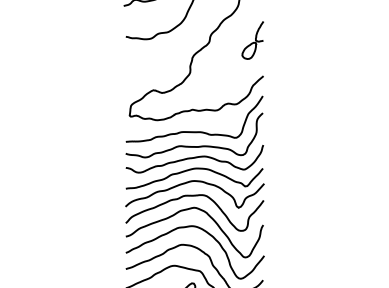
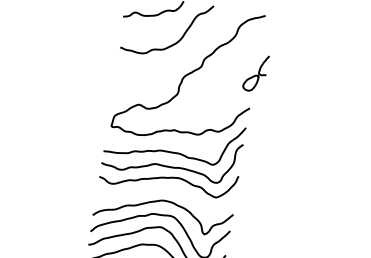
part: (252, 40) -> (255, 73), moved
curve: (191, 170) -> (163, 189), removed

